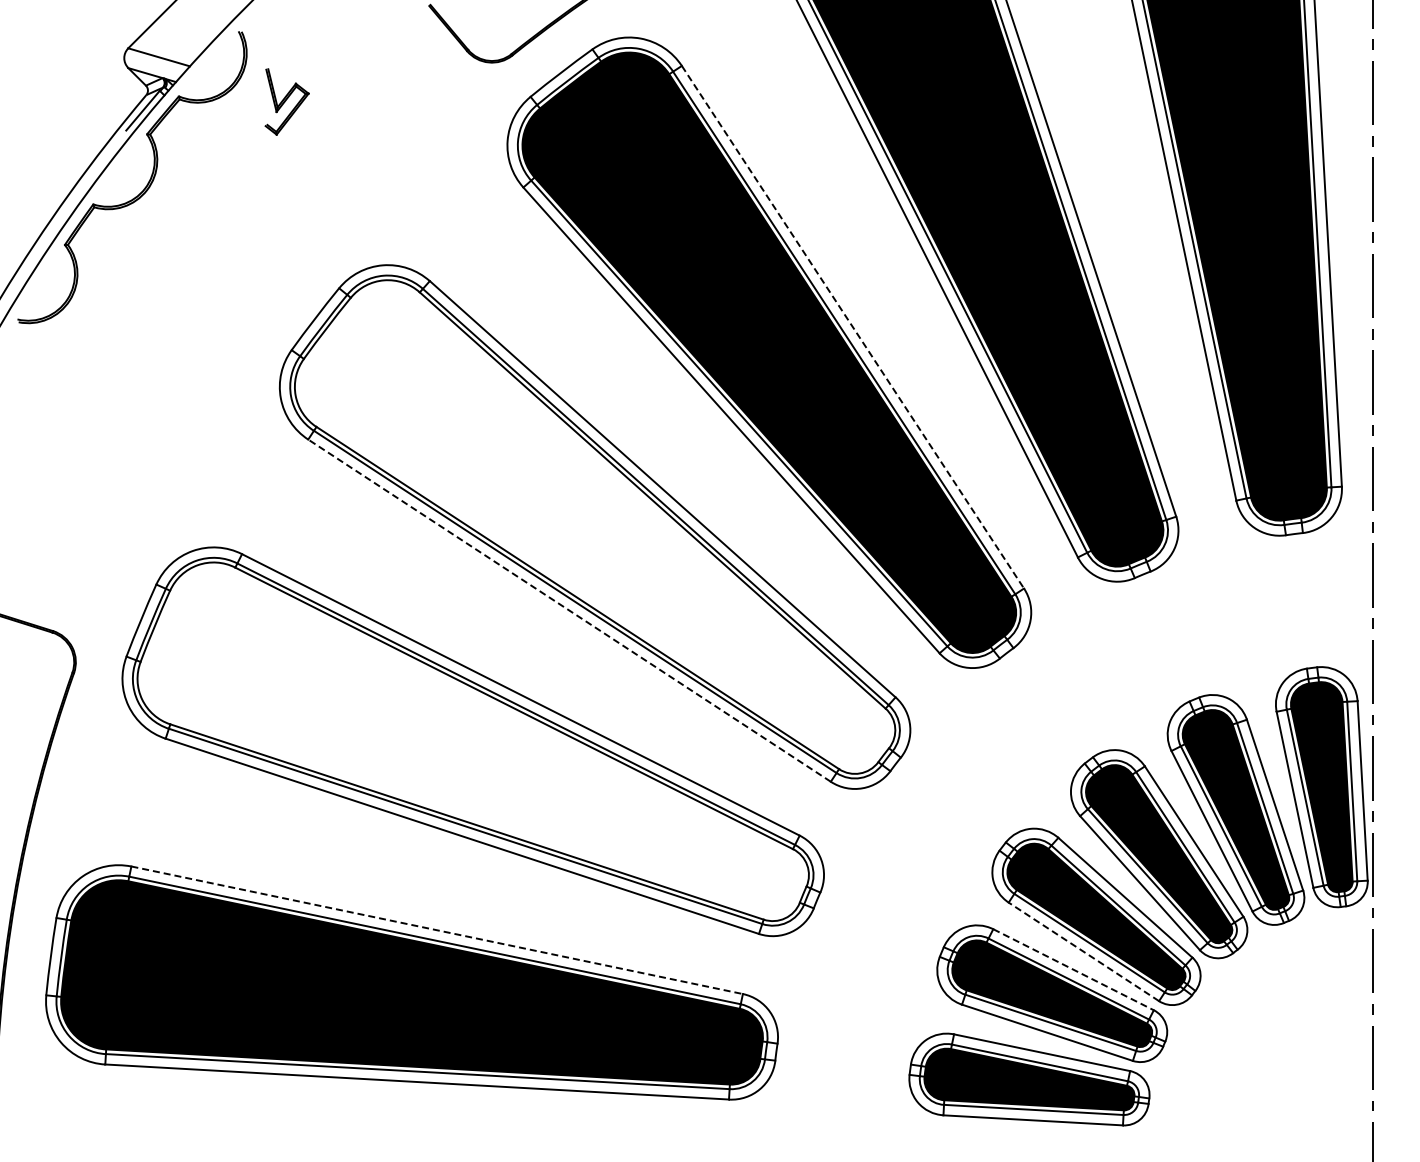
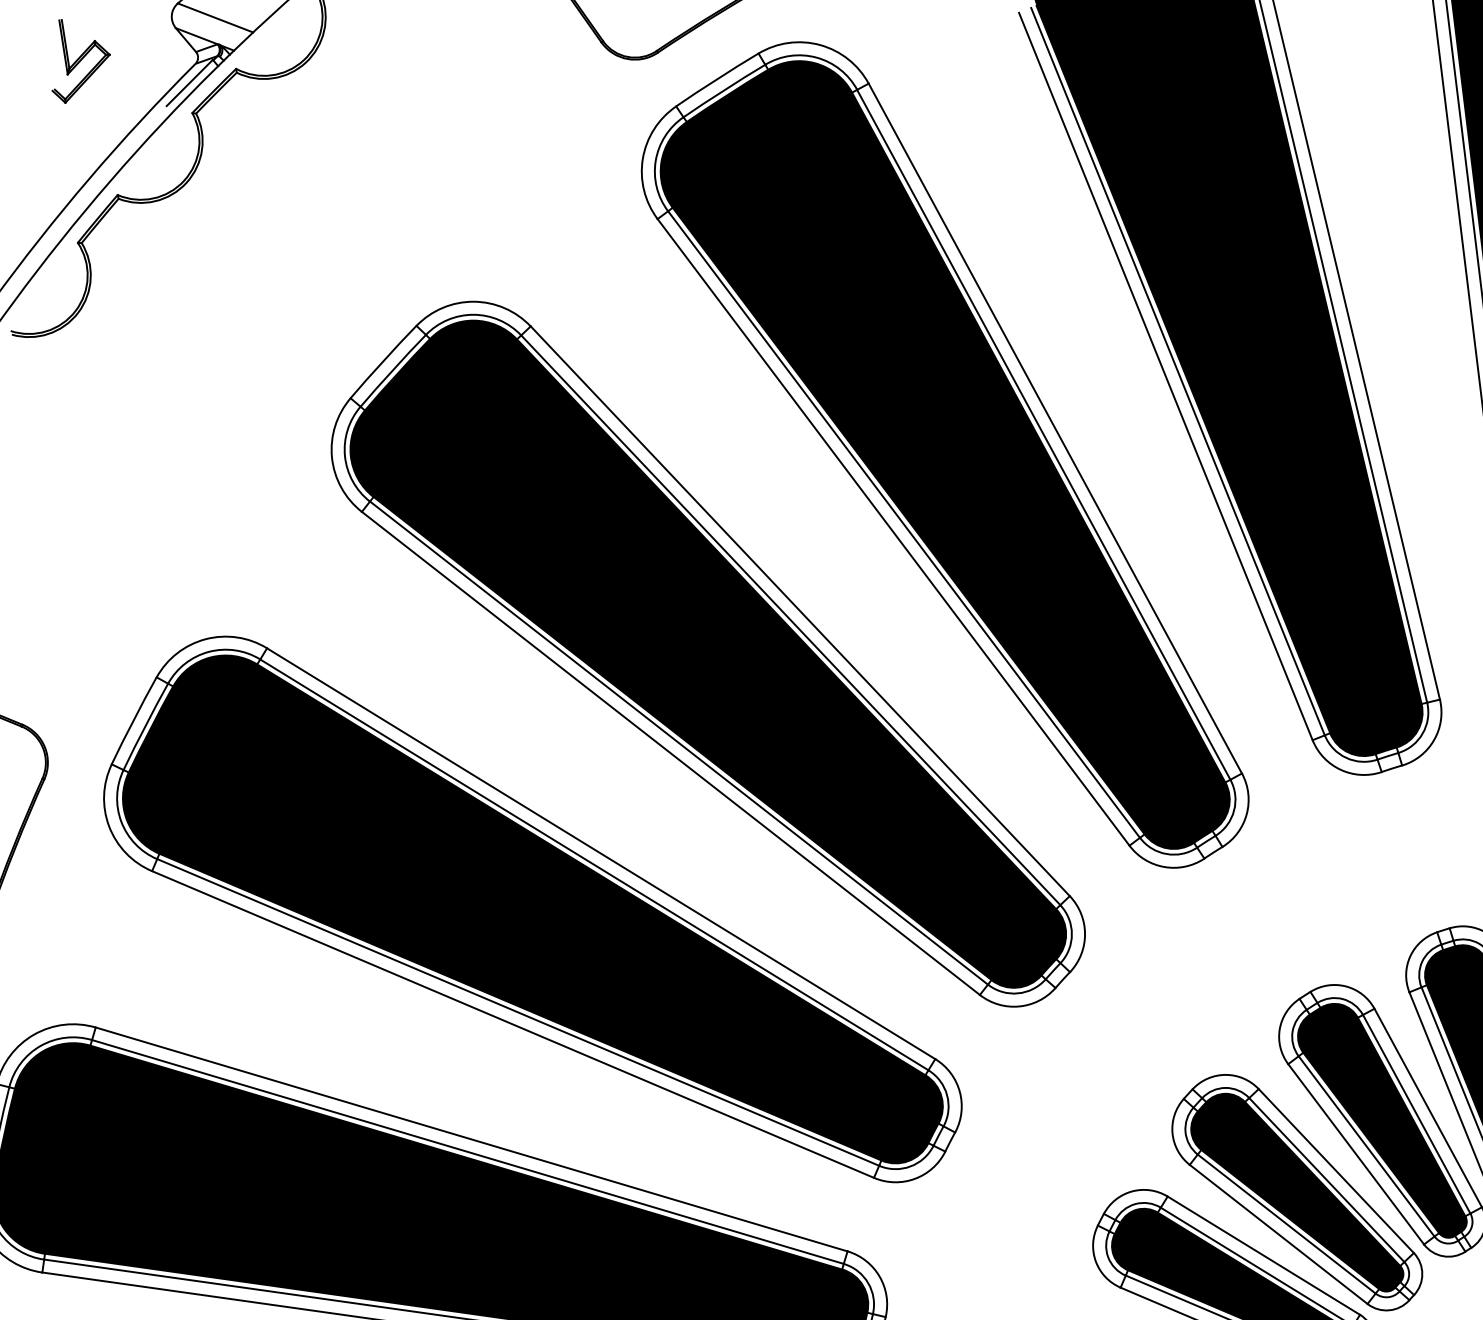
part: (286, 101) -> (81, 62), moved
line: (853, 327) -> (1055, 428), dashed -> solid
fill: (594, 526) -> (710, 650), added
line: (569, 610) -> (670, 753), dashed -> solid
fill: (472, 741) -> (535, 906), added
line: (437, 930) -> (472, 1139), dashed -> solid
line: (1083, 951) -> (1278, 1233), dashed -> solid
line: (1073, 969) -> (1263, 1255), dashed -> solid

